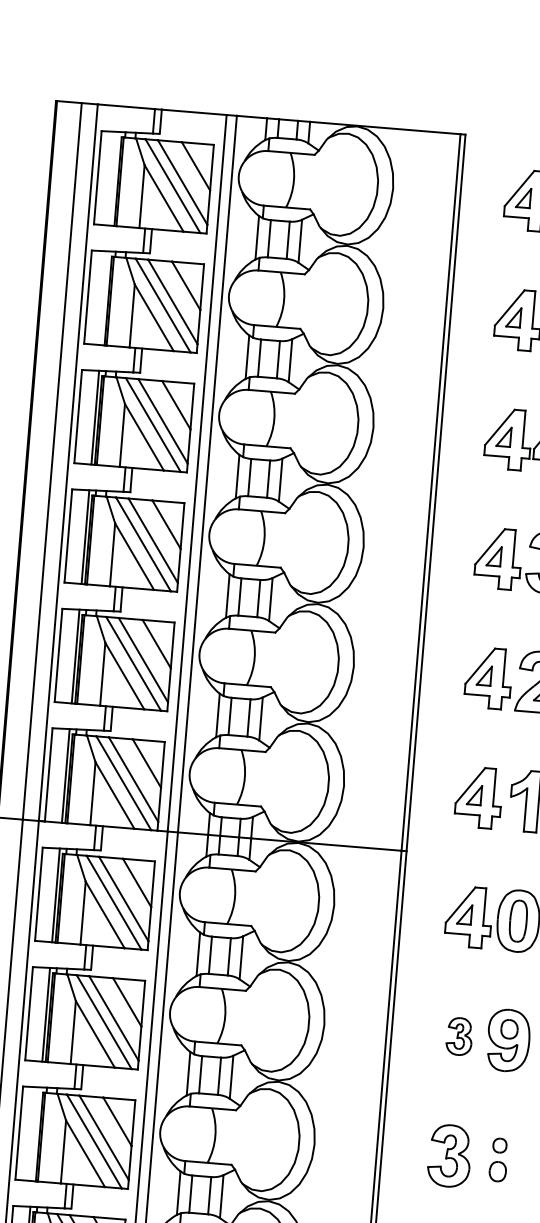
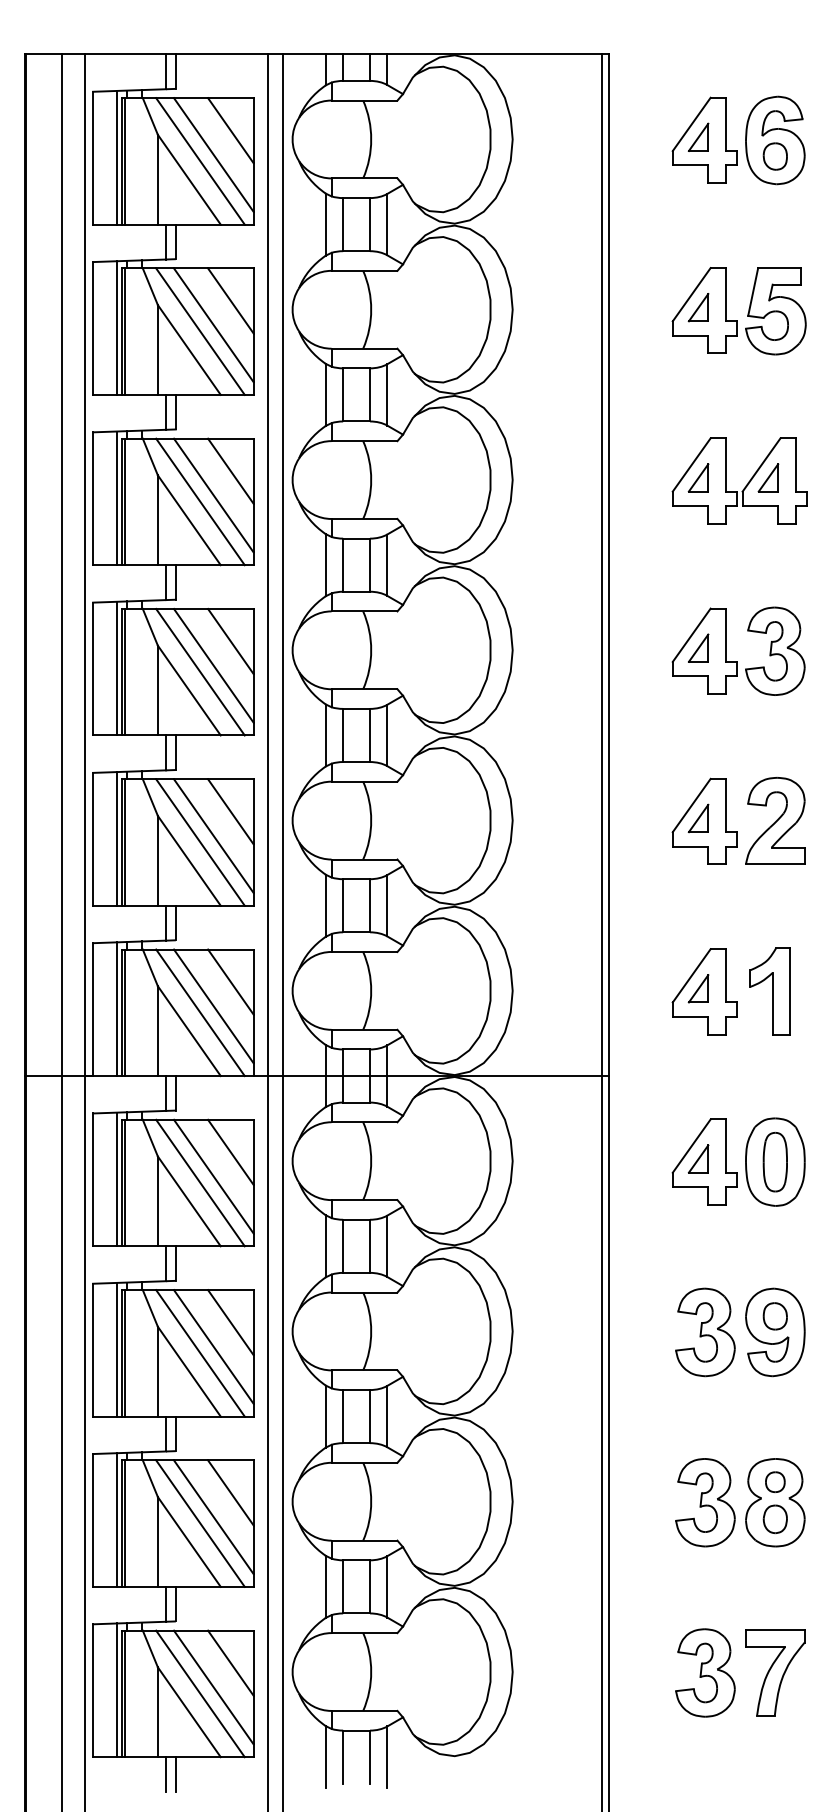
line: (114, 178) -> (117, 157), added
line: (105, 297) -> (117, 327), added
part: (459, 1036) -> (705, 1332), size x1.67
line: (36, 1133) -> (117, 1519), added
part: (498, 1159) -> (775, 1502), added

